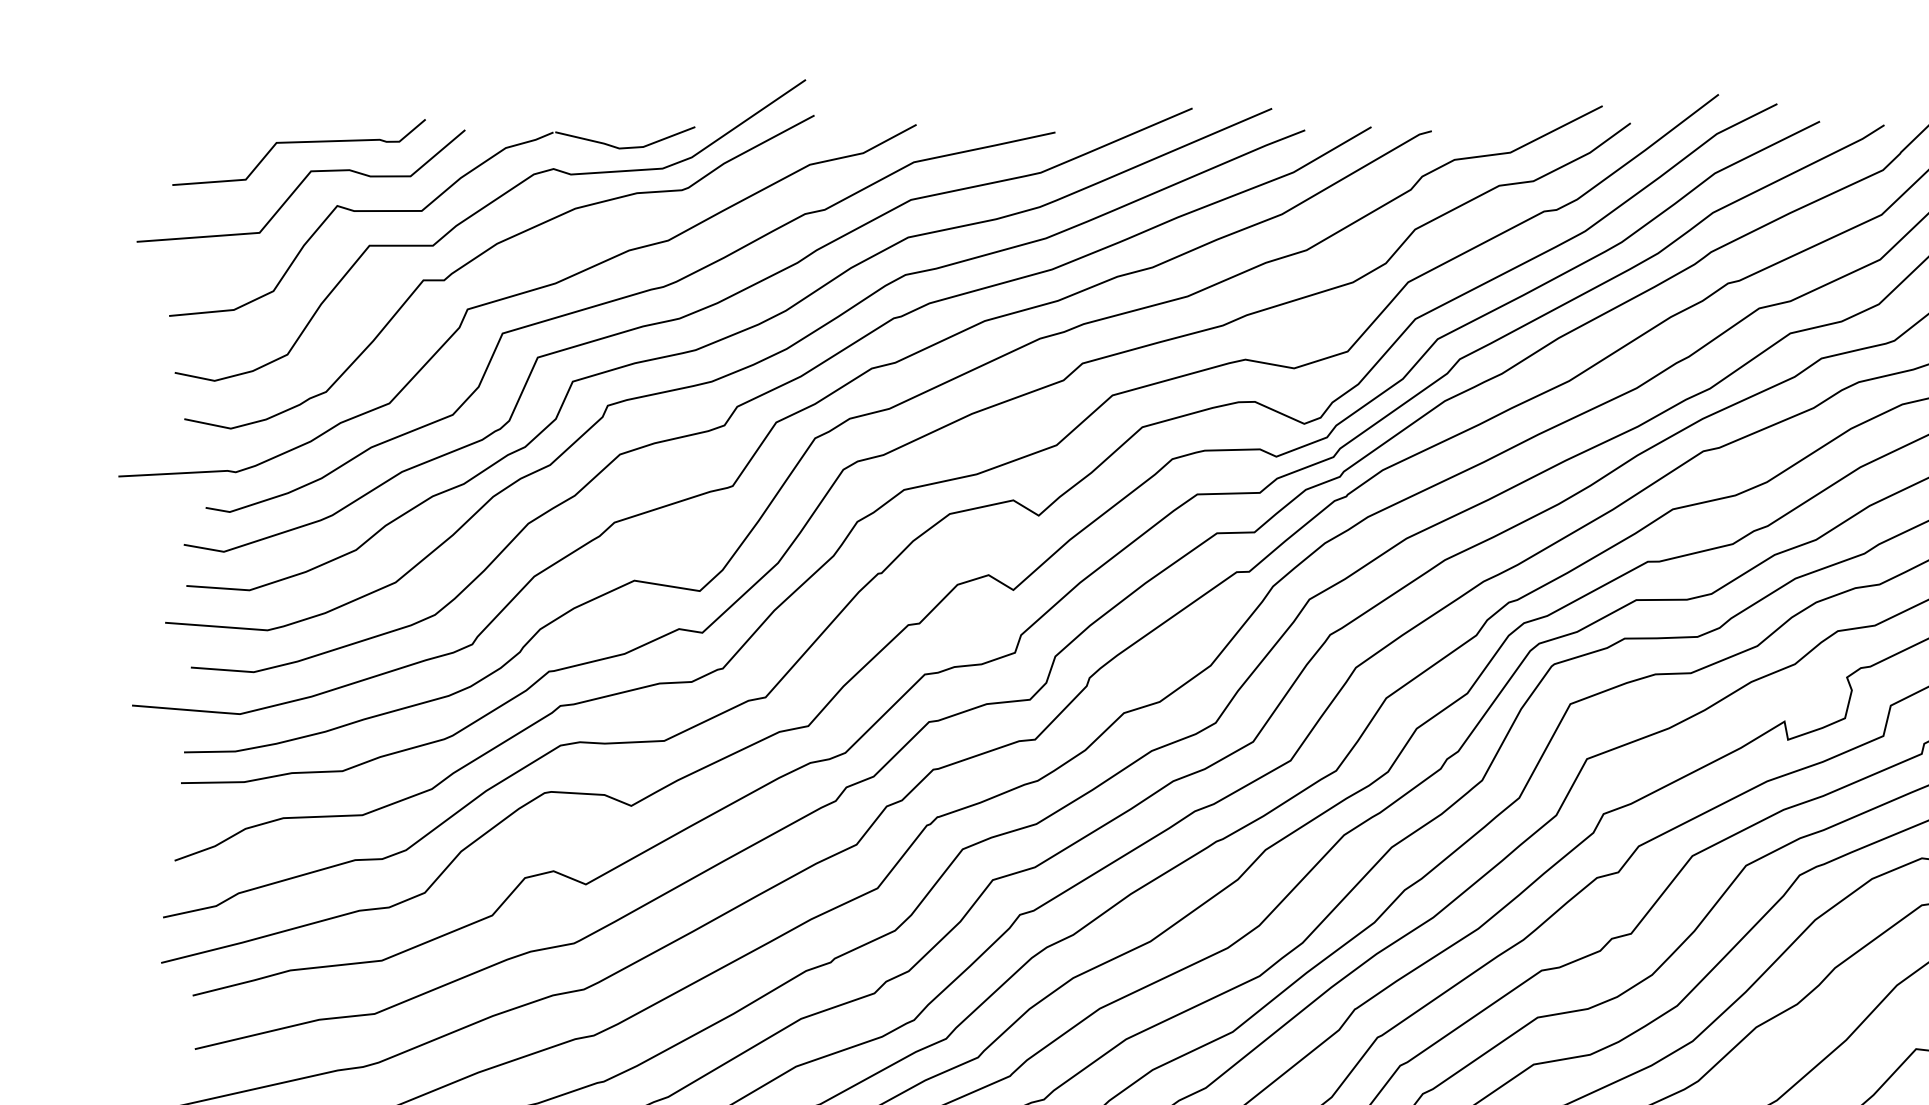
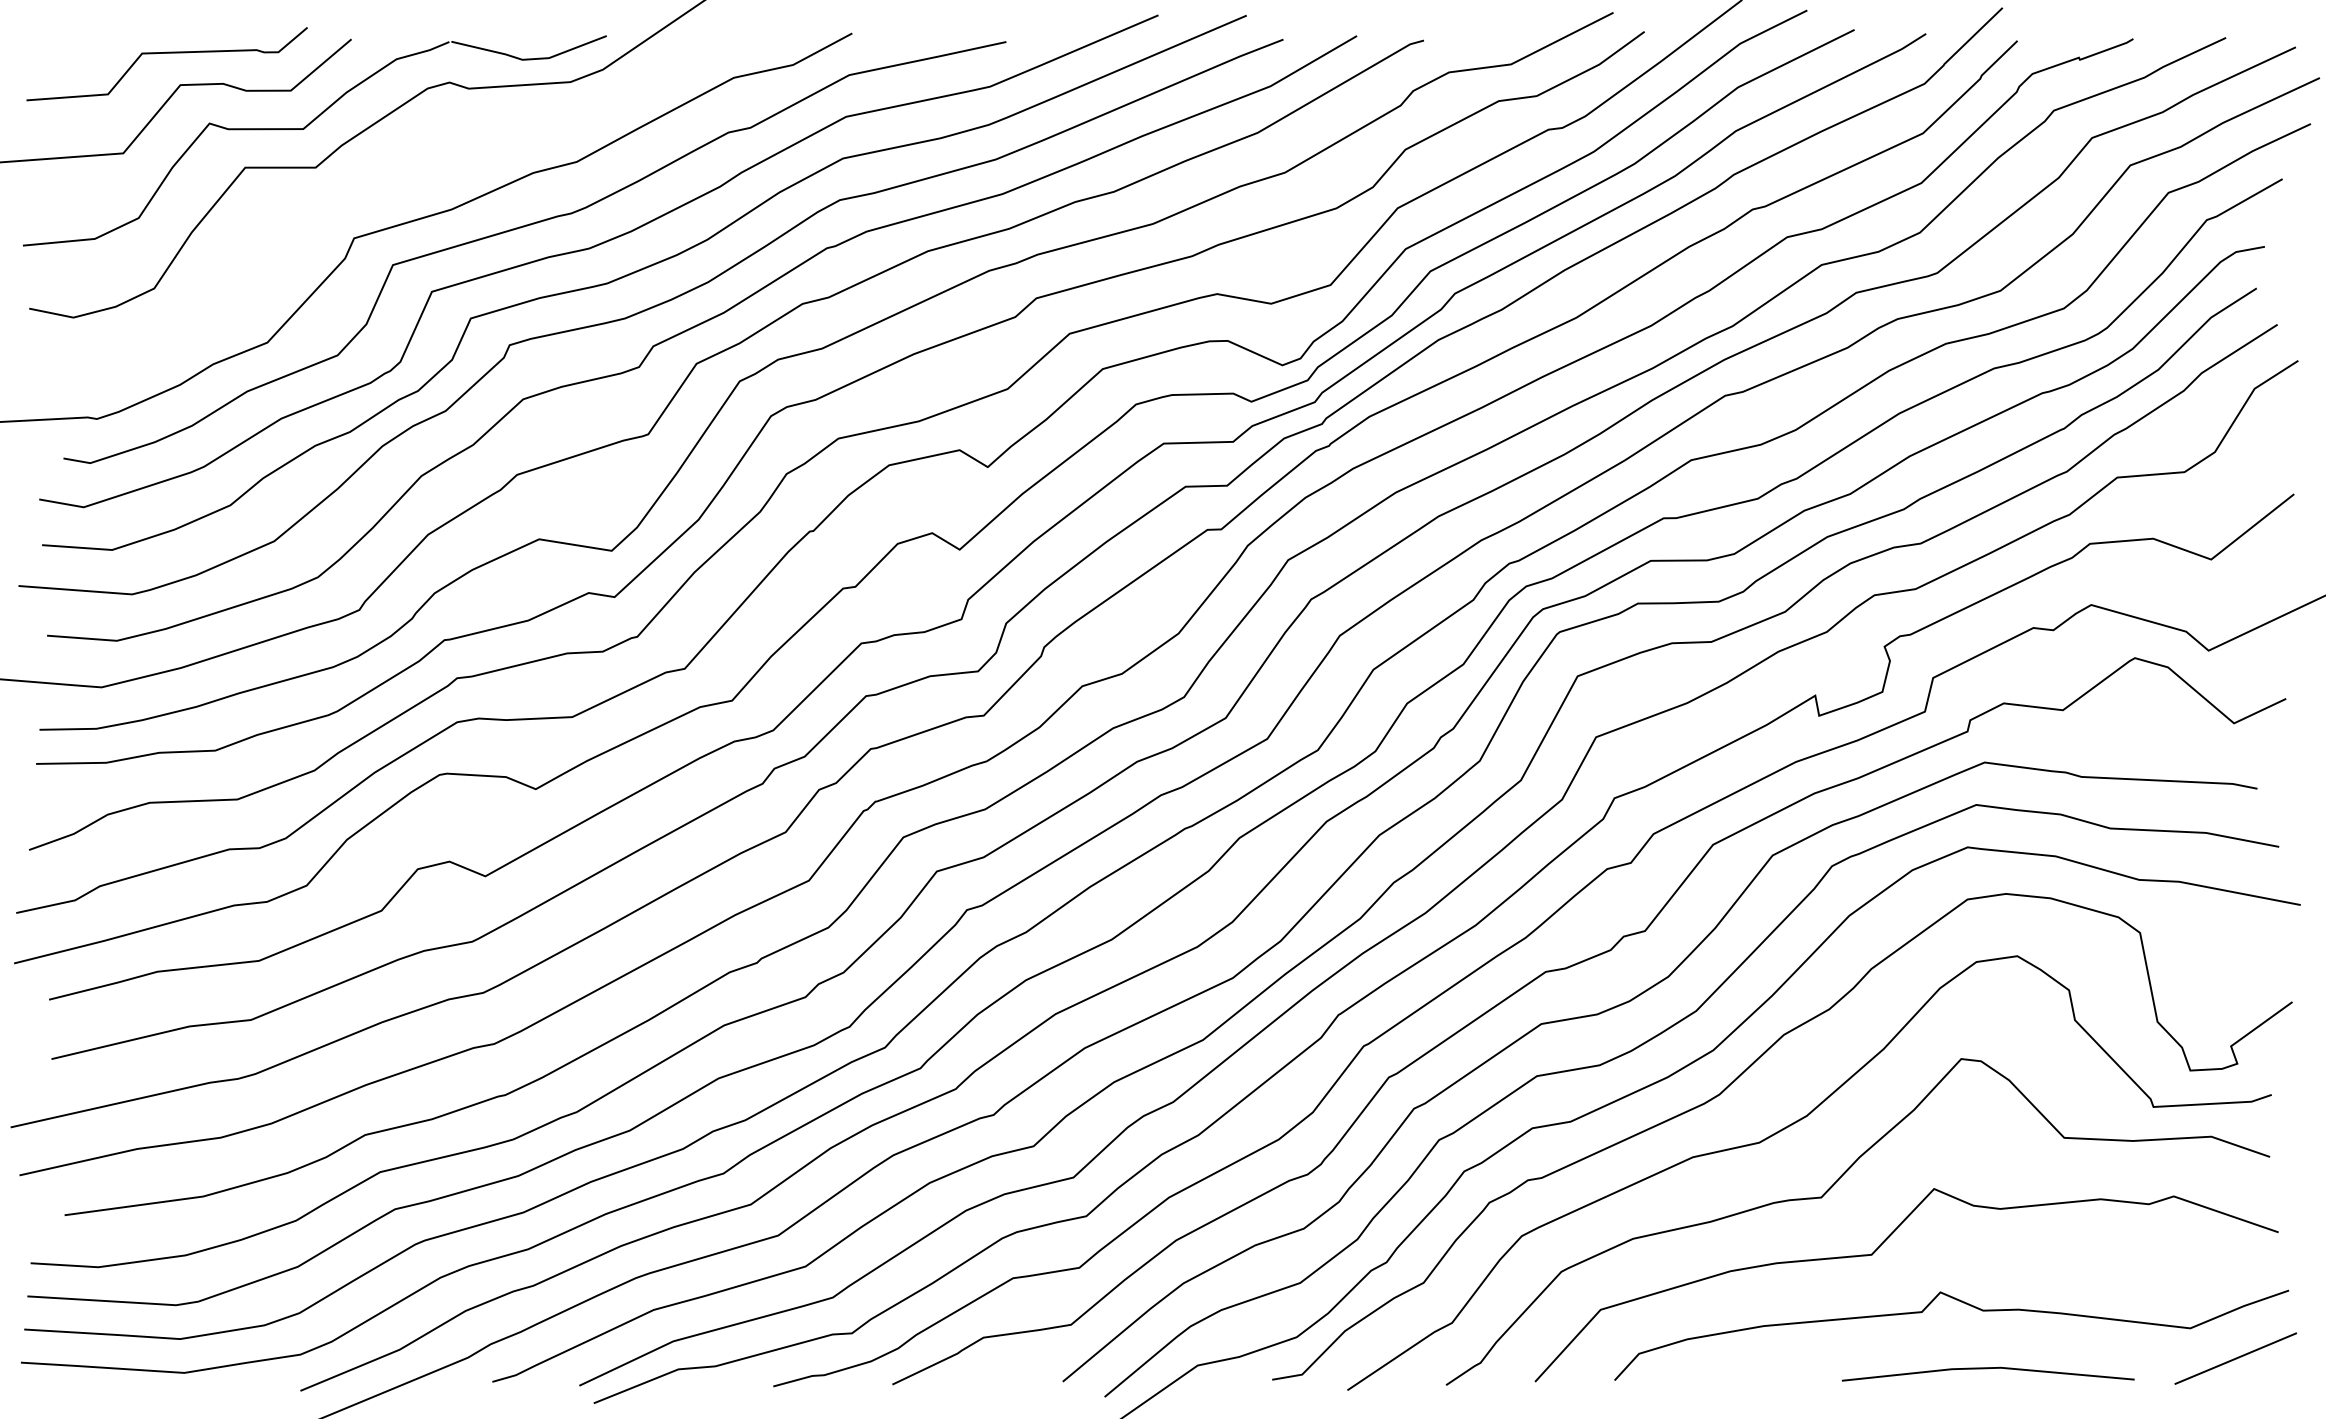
curve: (486, 251) -> (375, 174), removed

